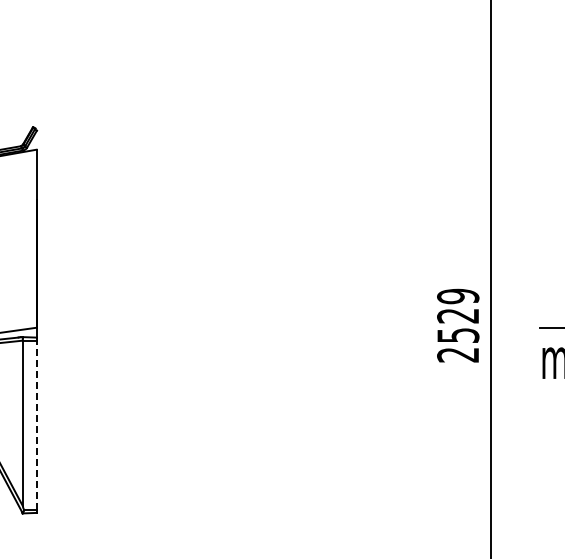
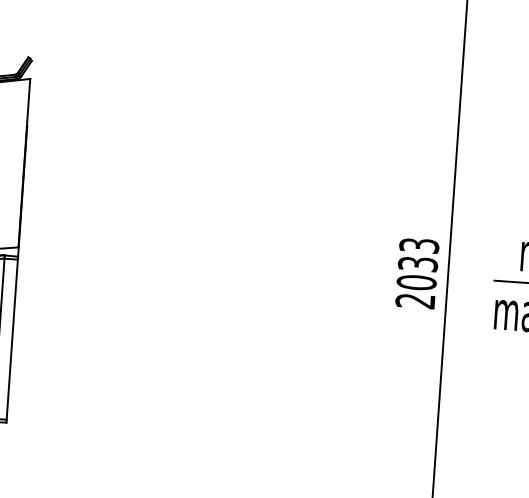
text: (458, 315) -> (418, 263), 2529 -> 2033
line: (36, 425) -> (11, 339), dashed -> solid

